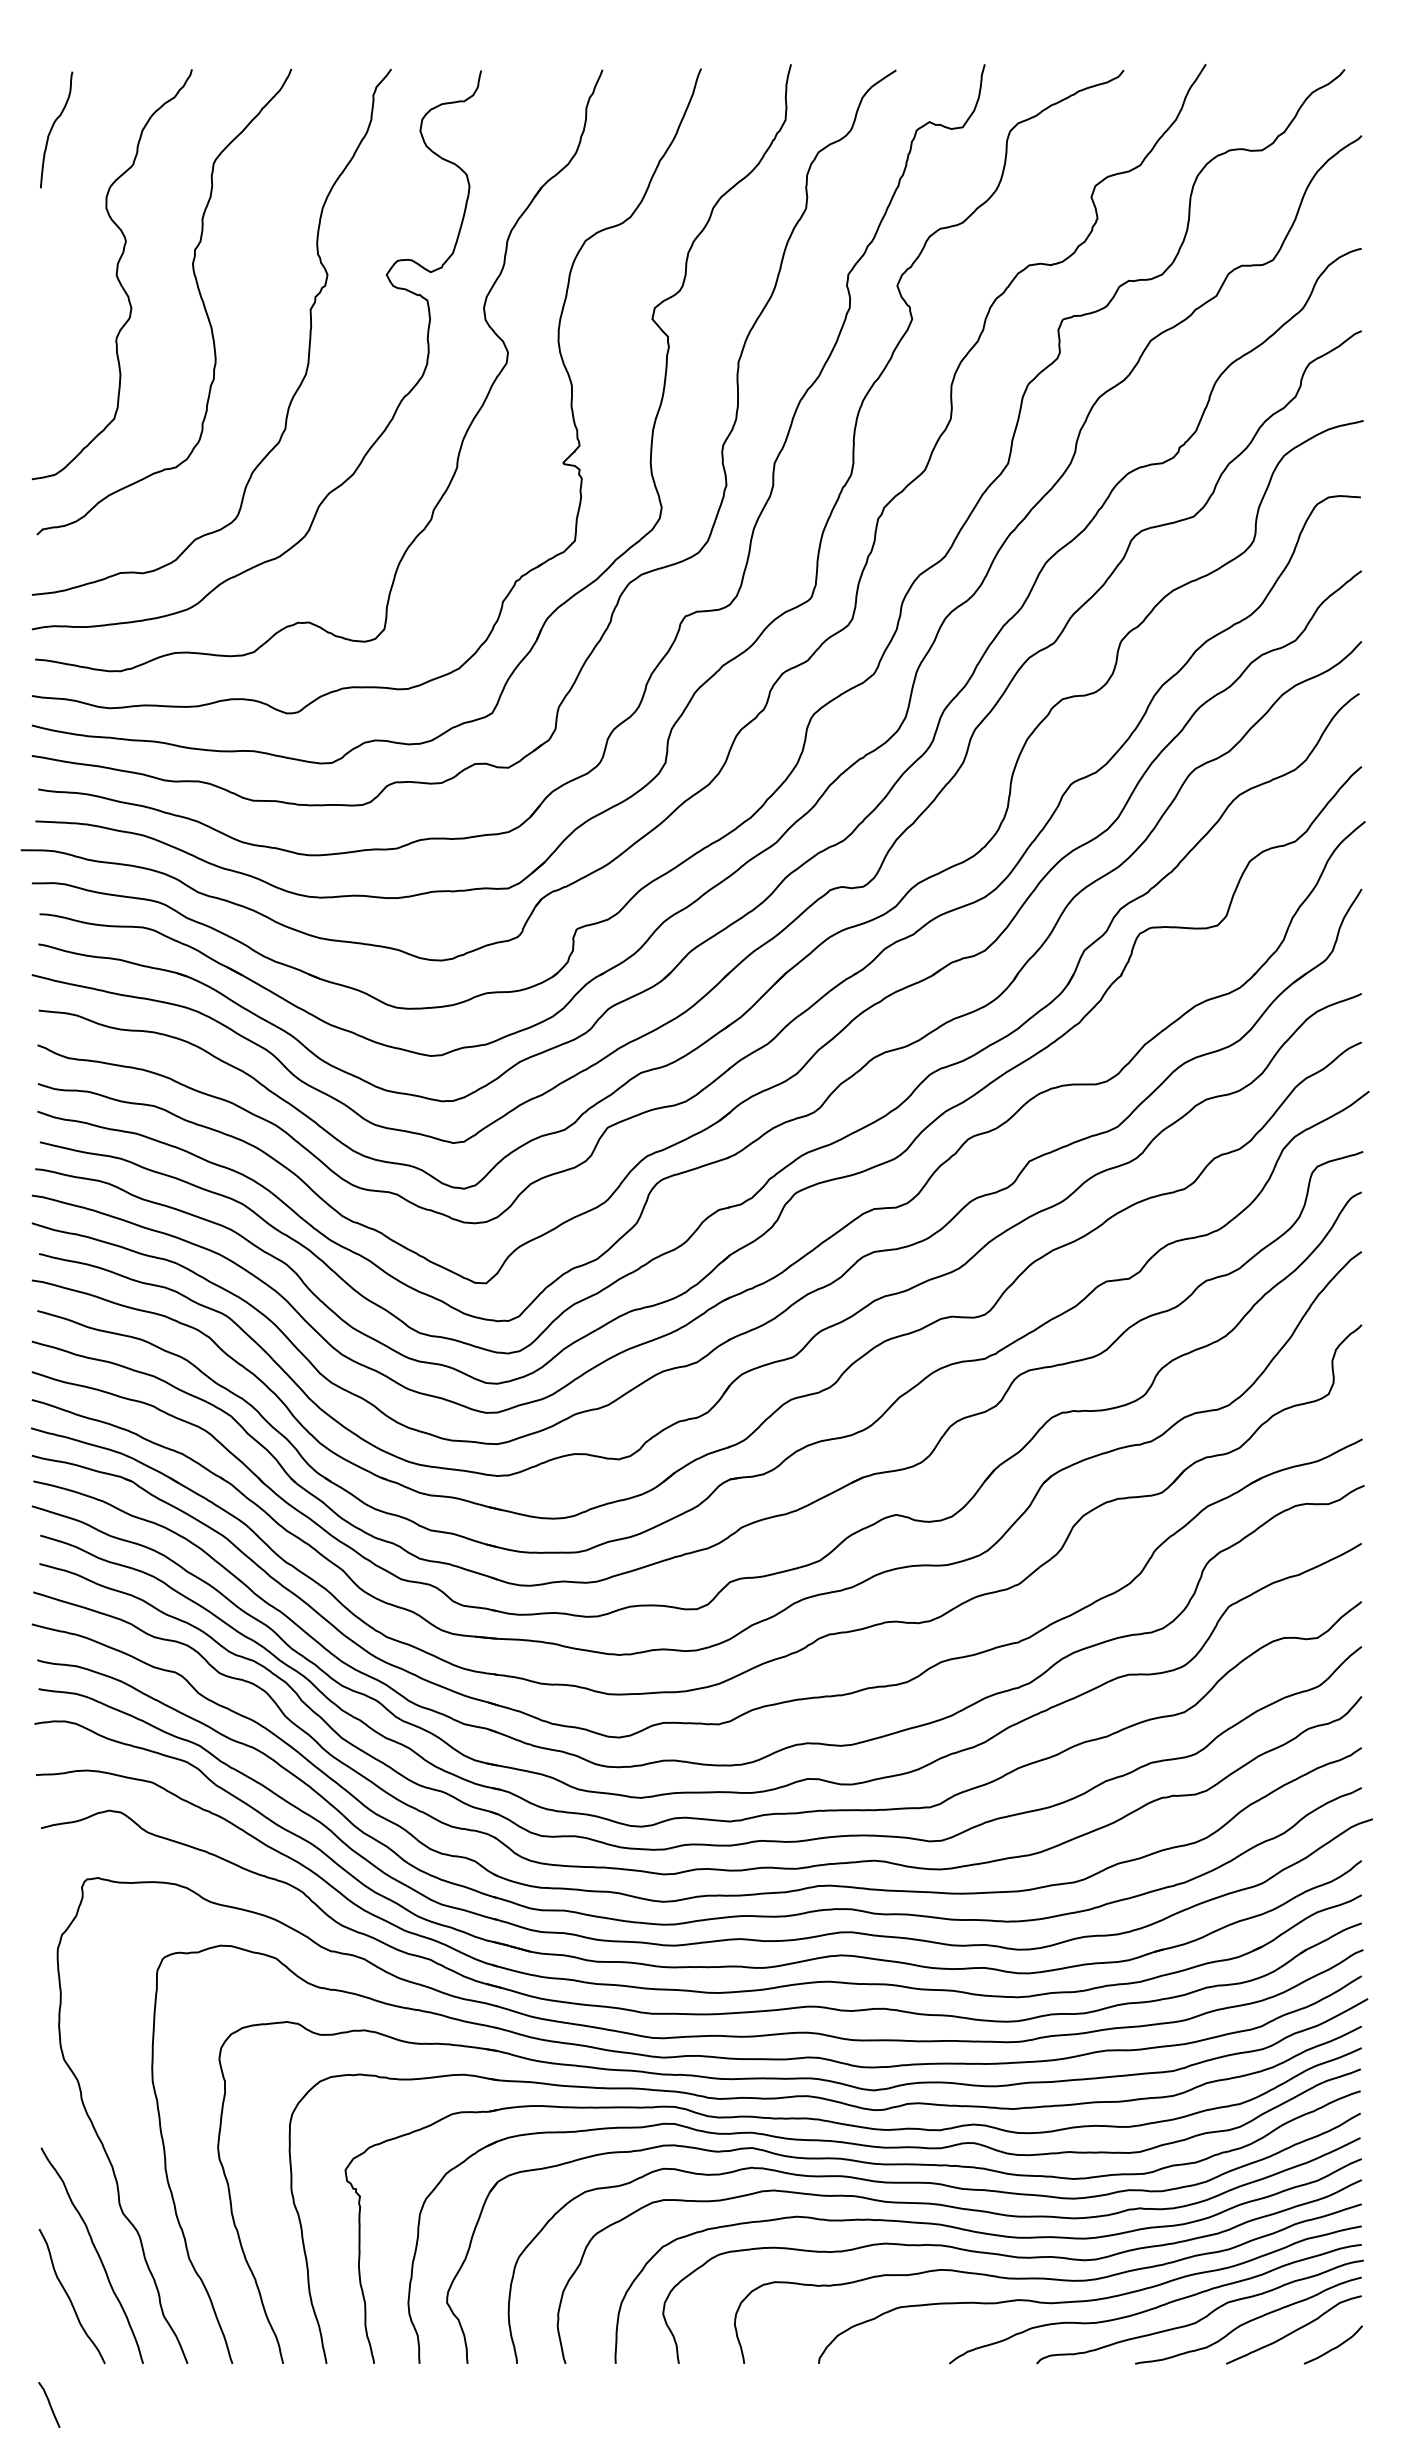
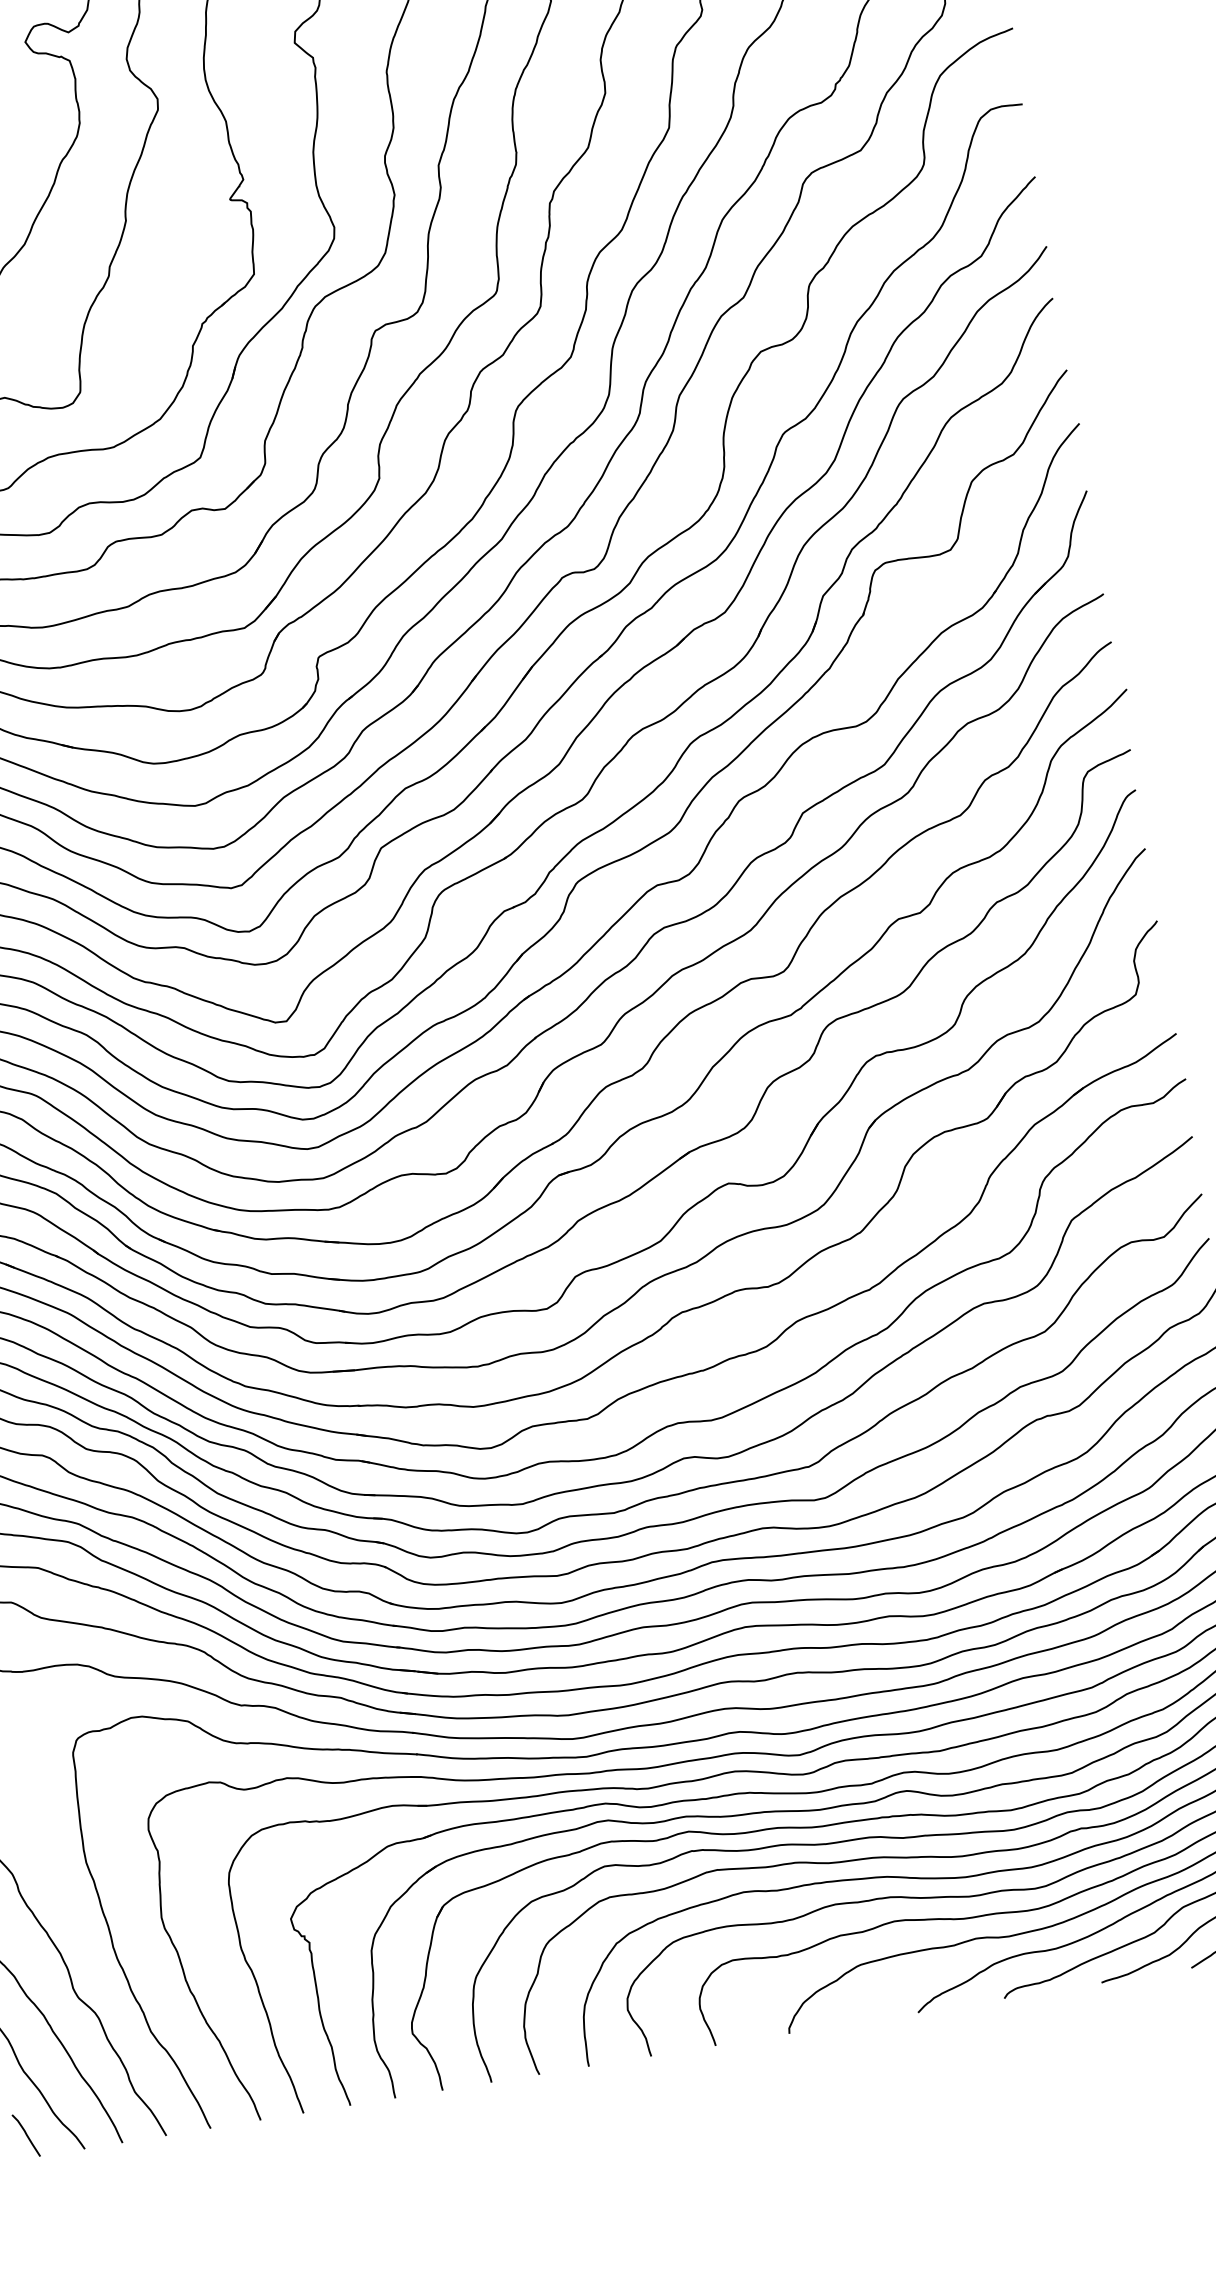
curve: (49, 2404) -> (26, 2135), moved

